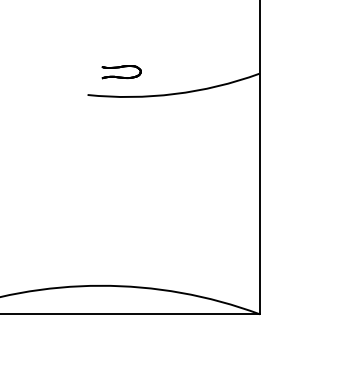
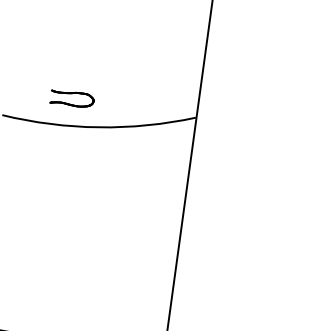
part: (121, 72) -> (72, 99), moved

